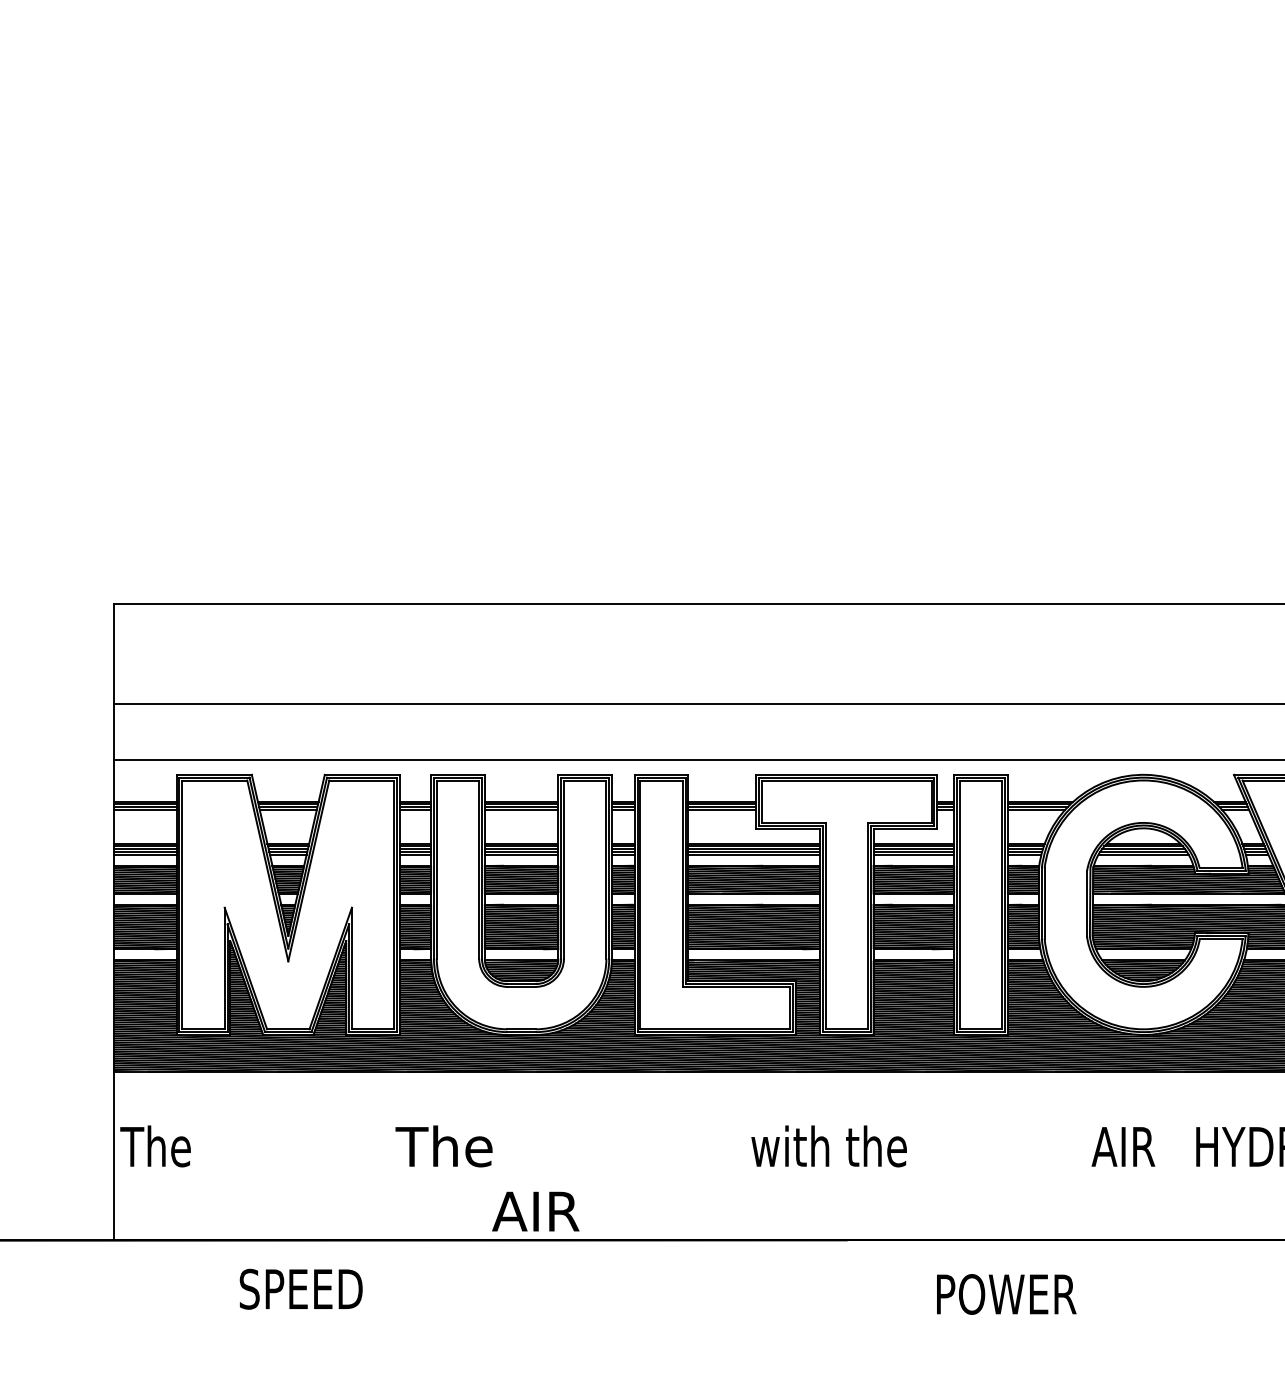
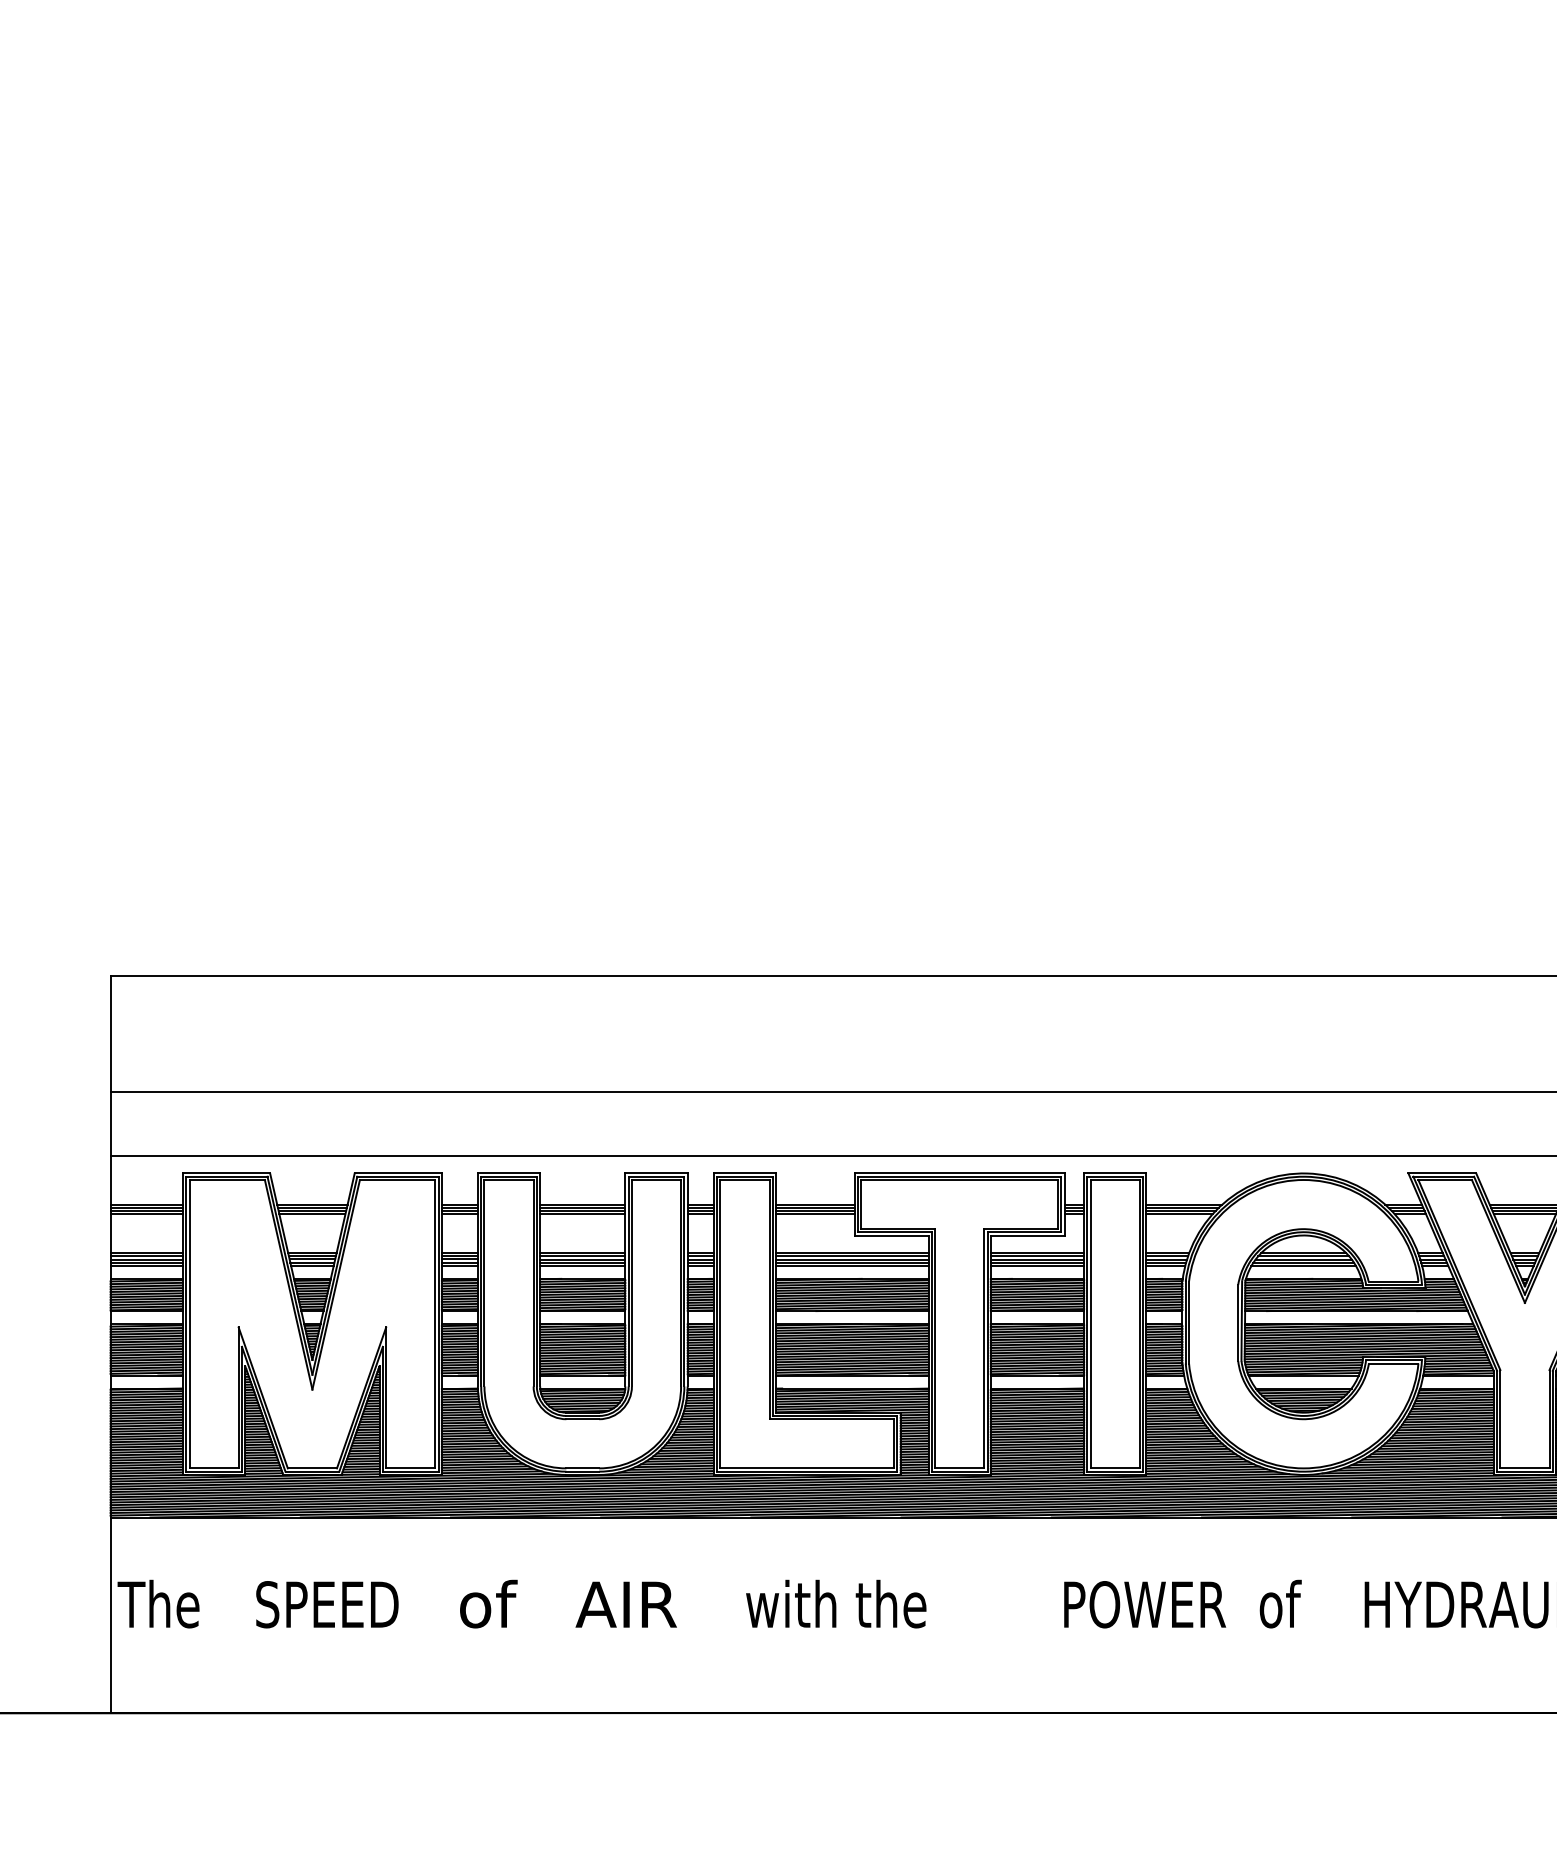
text: (443, 1145) -> (492, 1603), The -> of
text: (829, 1145) -> (836, 1603), moved
text: (1123, 1145) -> (1280, 1603), AIR -> of
text: (535, 1211) -> (625, 1604), moved
text: (301, 1289) -> (327, 1604), moved
text: (1007, 1294) -> (1145, 1604), moved

